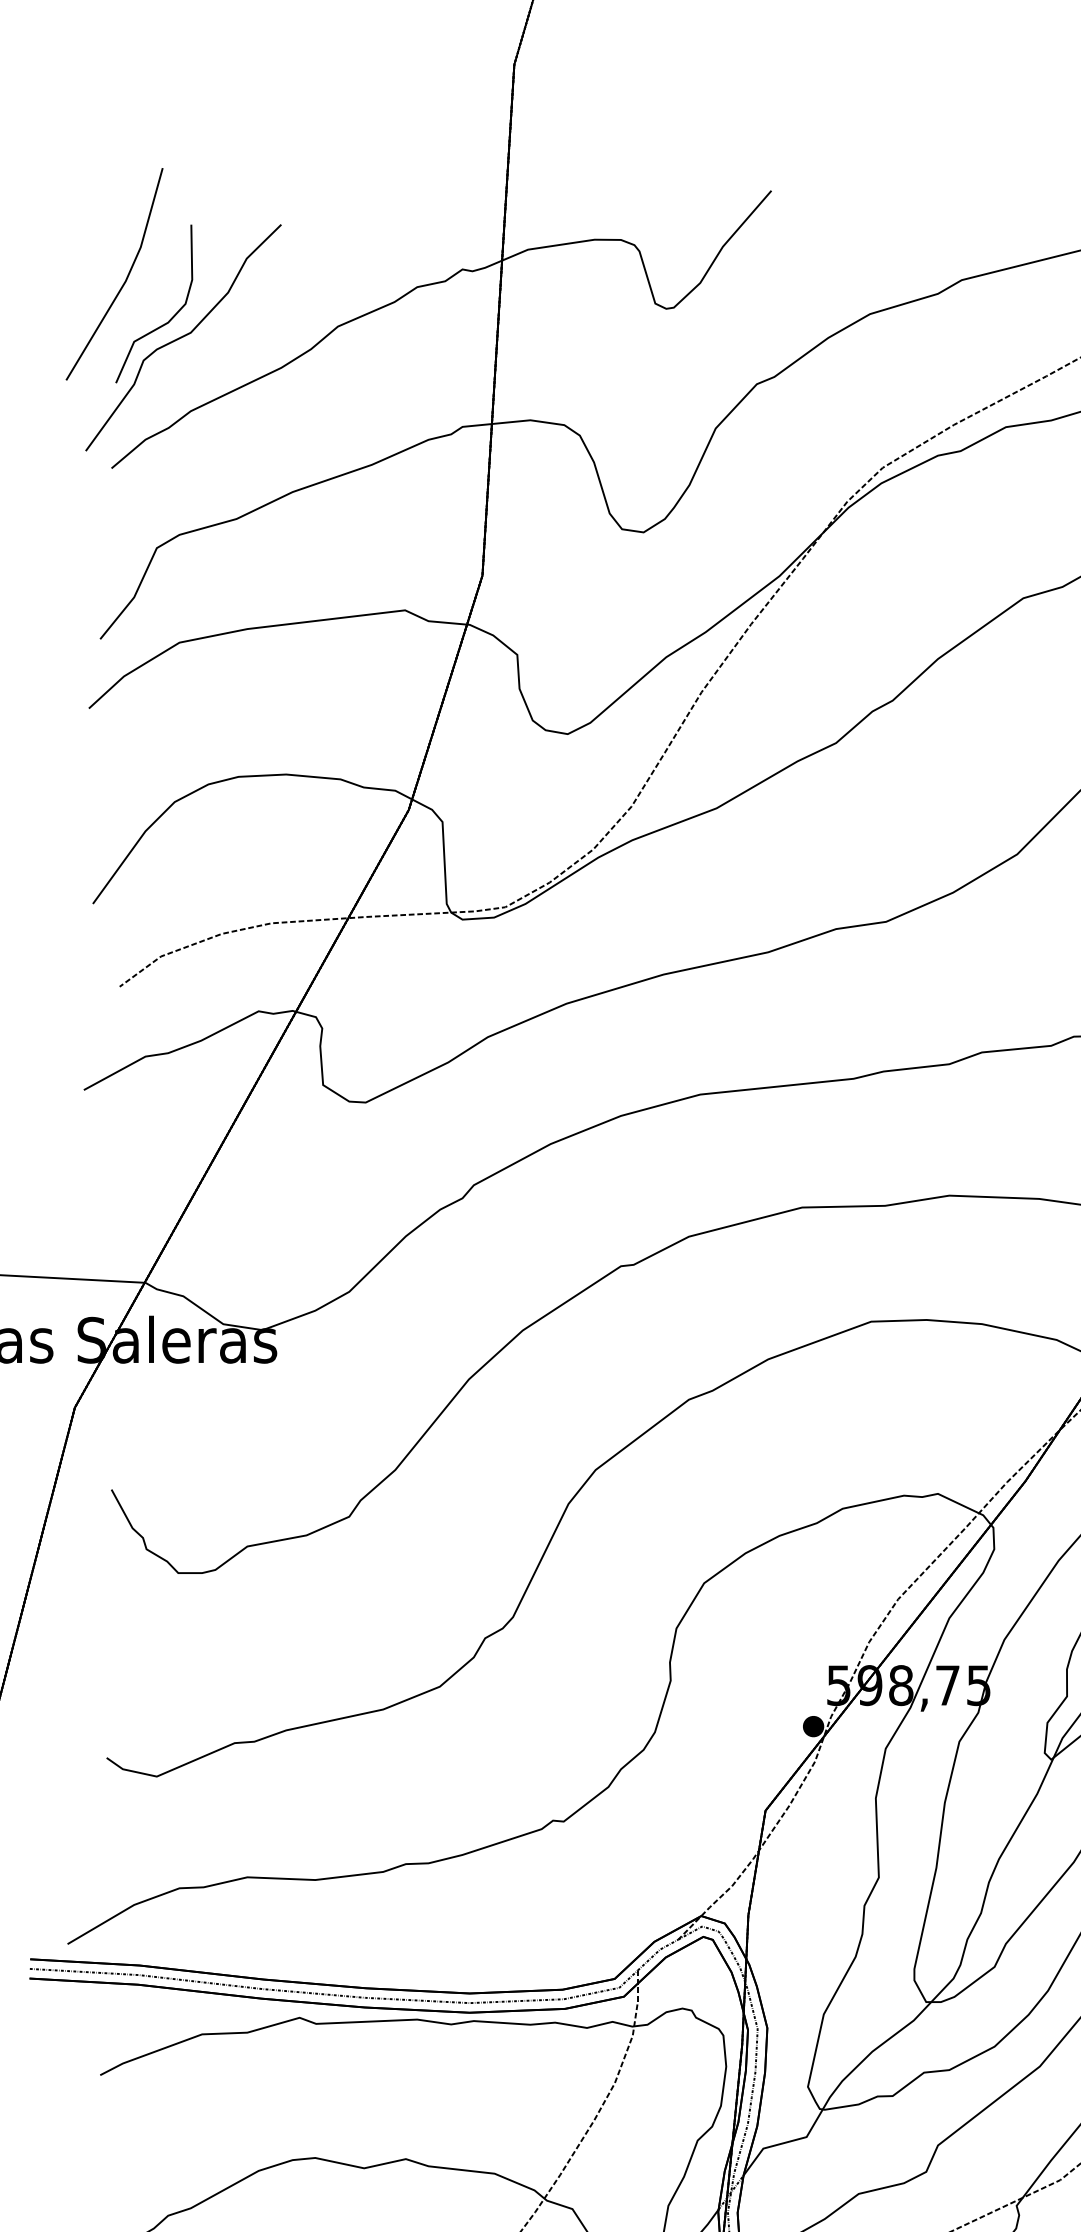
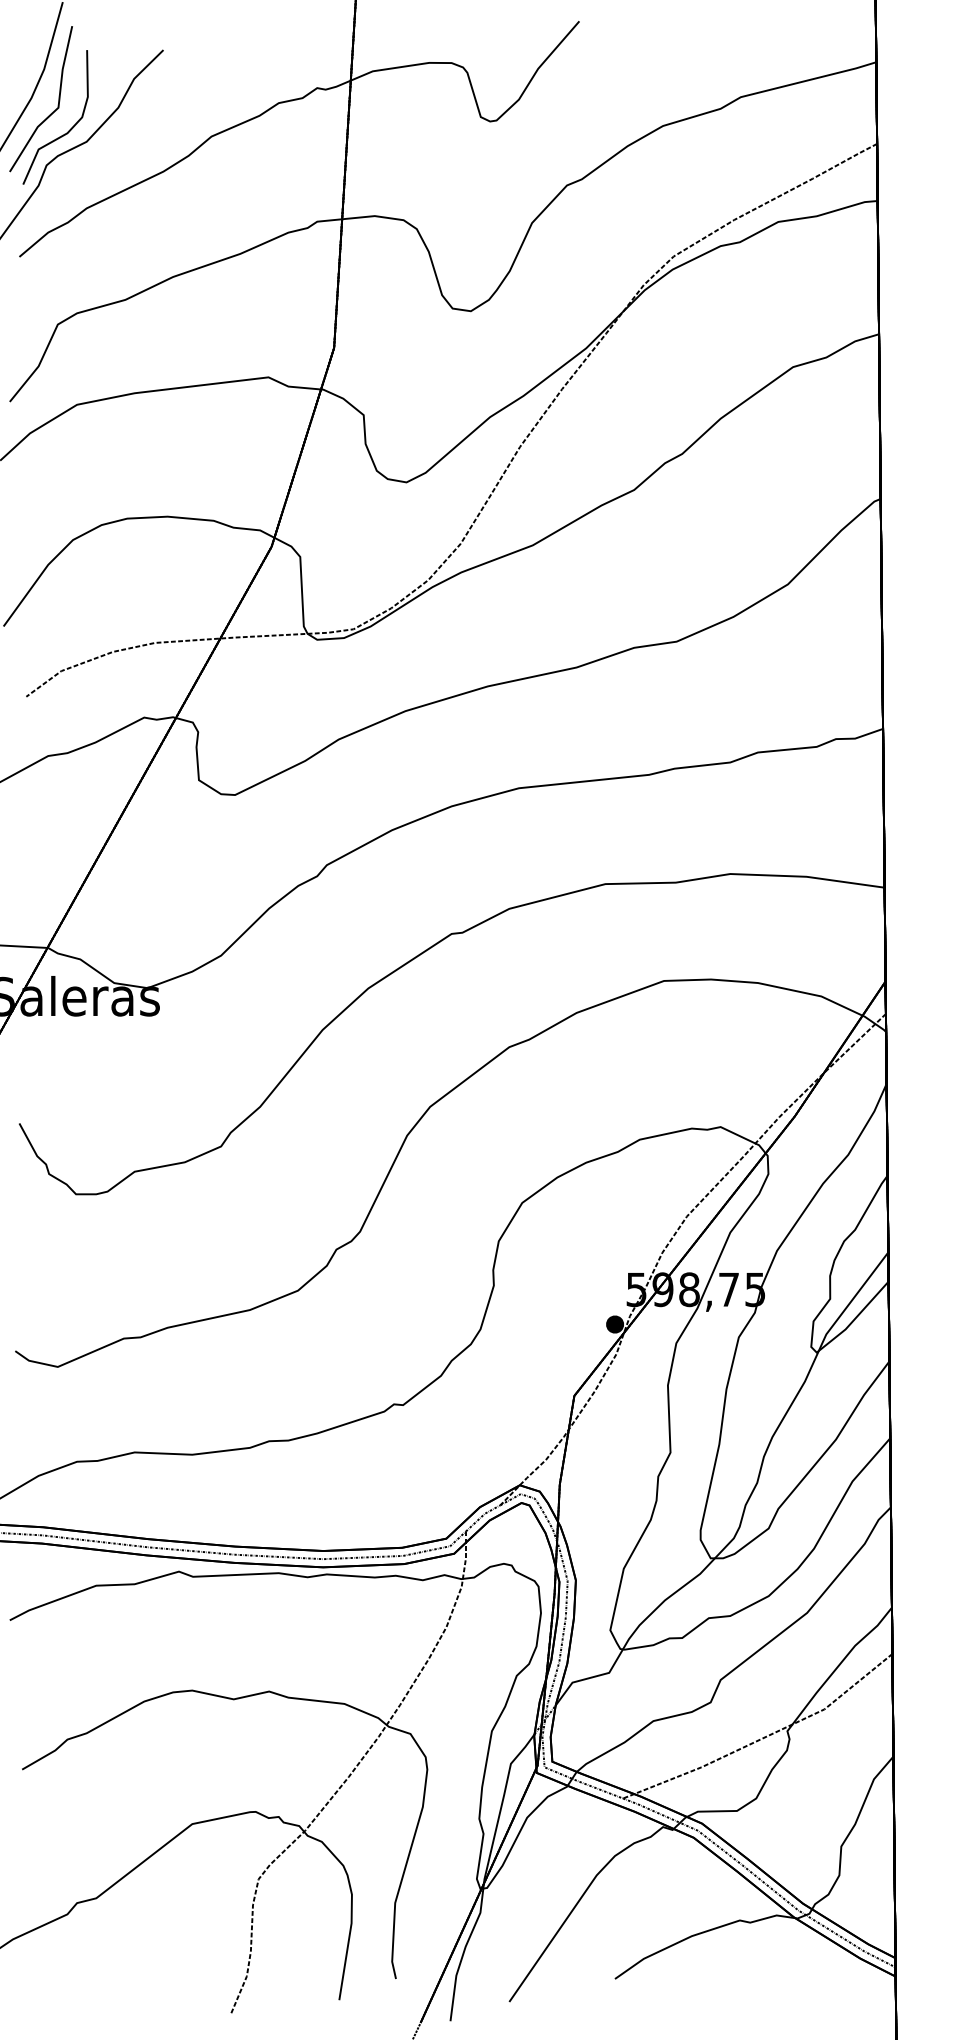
line: (150, 297) -> (52, 111), added

